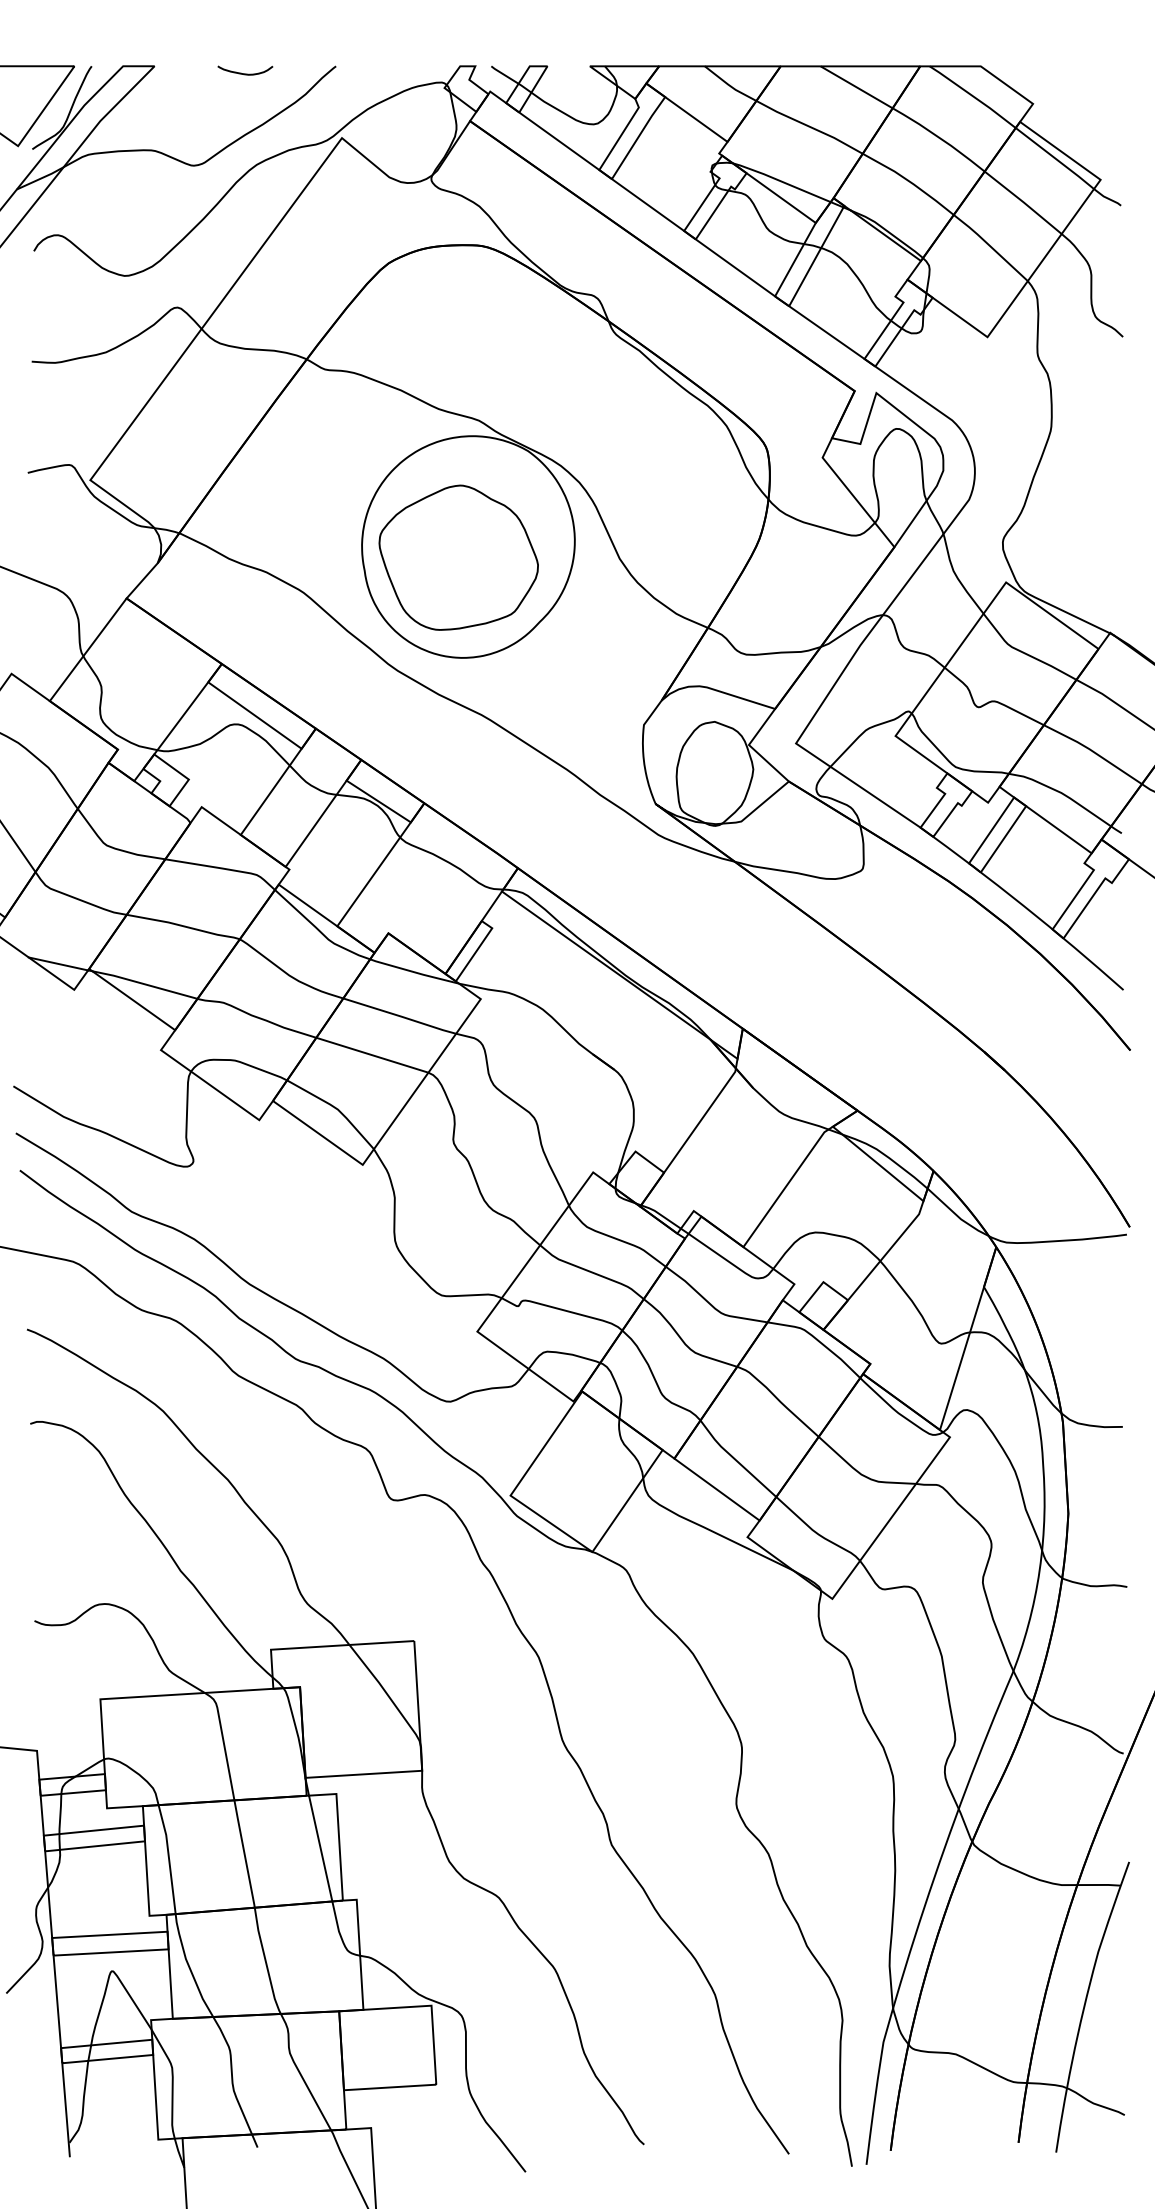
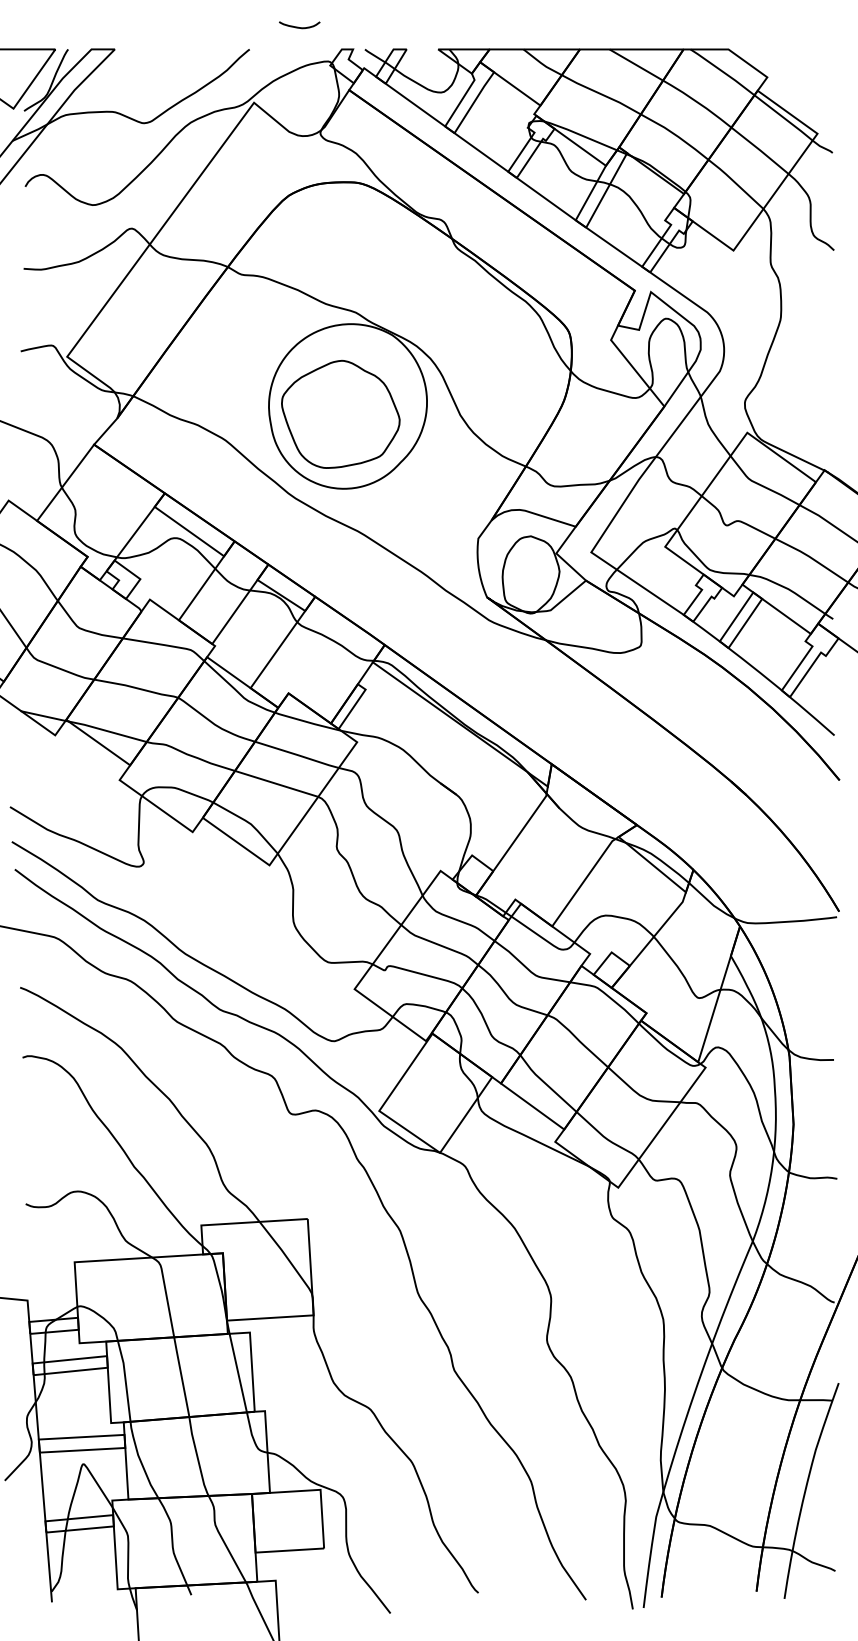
curve: (245, 73) -> (299, 27), moved

